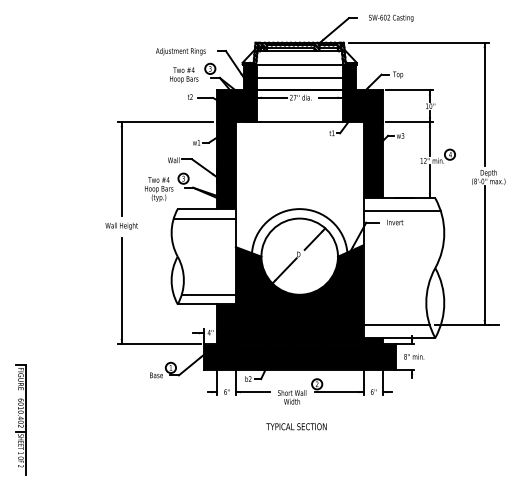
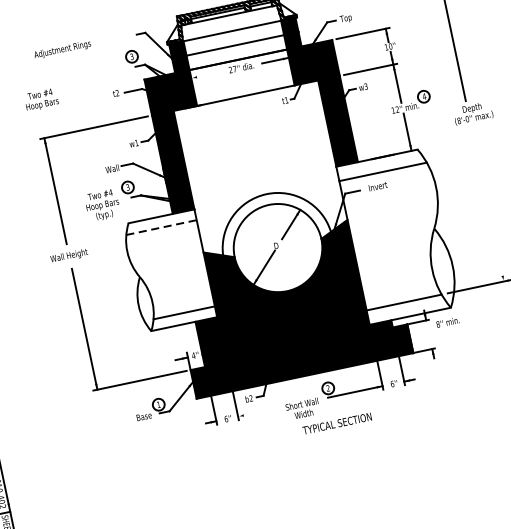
text: (180, 51) -> (62, 49), moved
text: (184, 75) -> (42, 100), moved
line: (271, 97) -> (208, 74), removed
line: (205, 218) -> (162, 227), solid -> dashed
line: (484, 255) -> (486, 202), removed
text: (414, 356) -> (448, 321), moved
line: (252, 392) -> (256, 413), removed
text: (296, 426) -> (337, 423), moved

